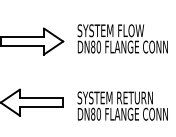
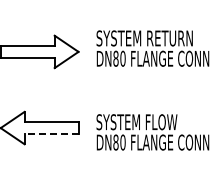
text: (136, 30) -> (170, 38), SYSTEM FLOW -> SYSTEM RETURN
text: (135, 98) -> (168, 122), SYSTEM RETURN -> SYSTEM FLOW
line: (41, 107) -> (51, 133), solid -> dashed

